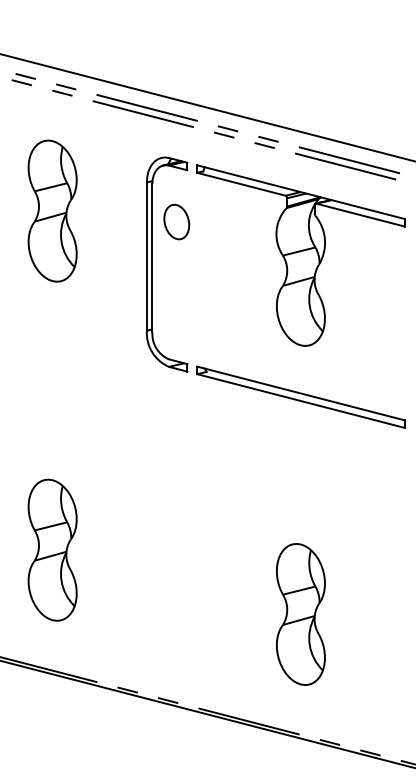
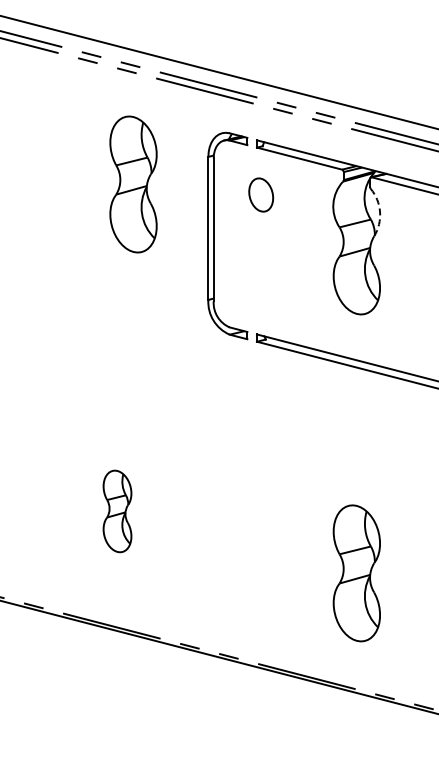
part: (52, 211) -> (133, 184), moved
part: (177, 221) -> (261, 194), moved
arc: (325, 240) -> (380, 212), solid -> dashed
part: (52, 550) -> (117, 511), size x0.6

